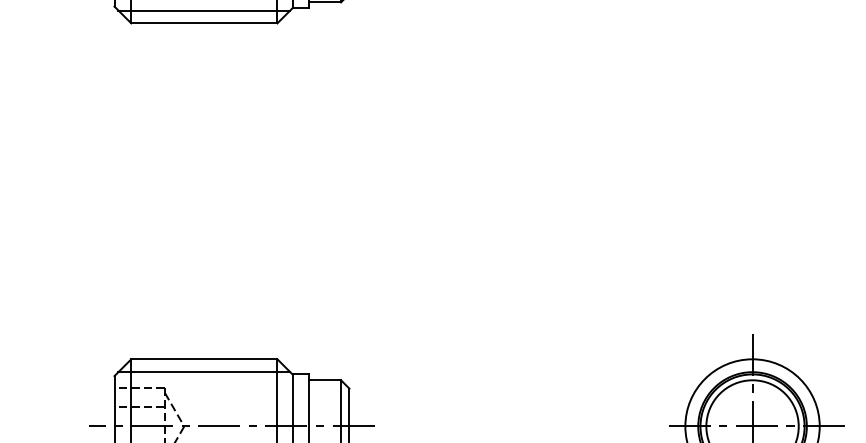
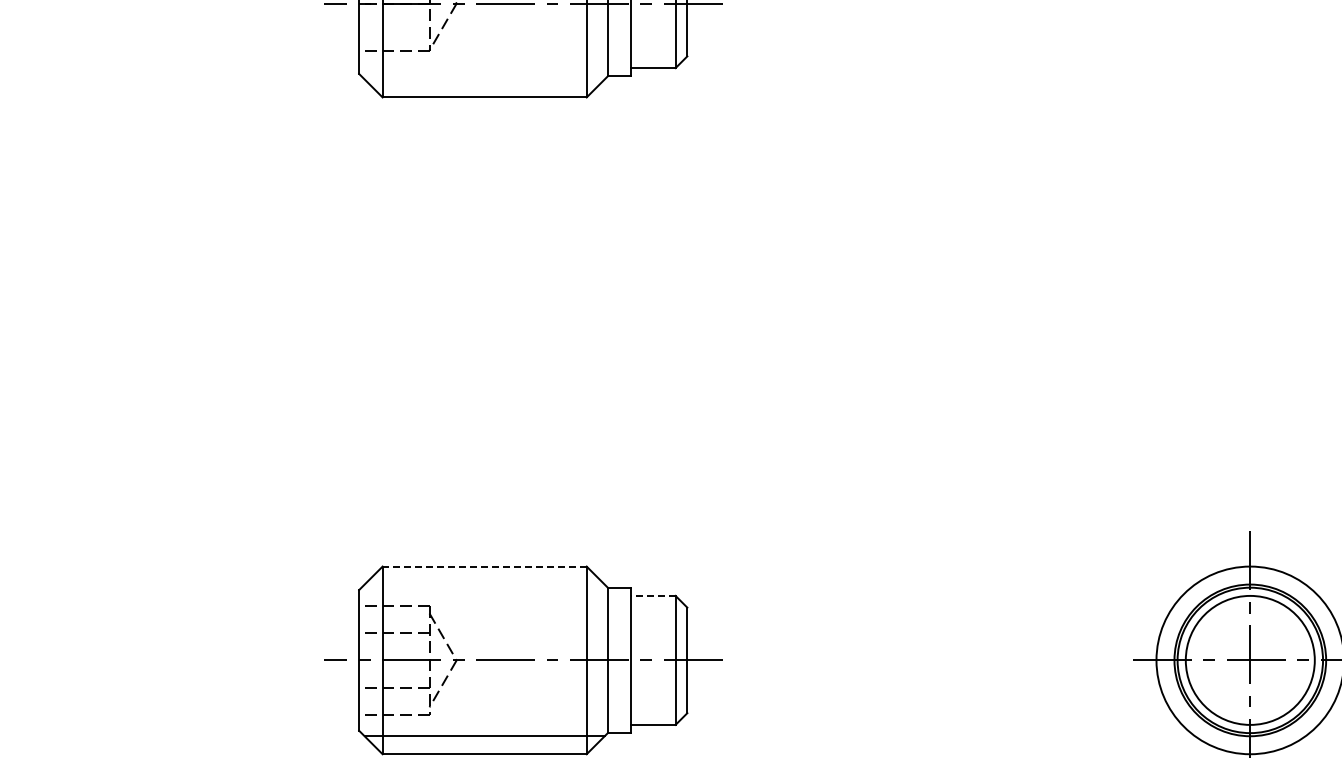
line: (204, 10) -> (484, 79), removed
line: (204, 359) -> (484, 566), solid -> dashed
line: (204, 372) -> (484, 584), removed
line: (324, 380) -> (652, 595), solid -> dashed

